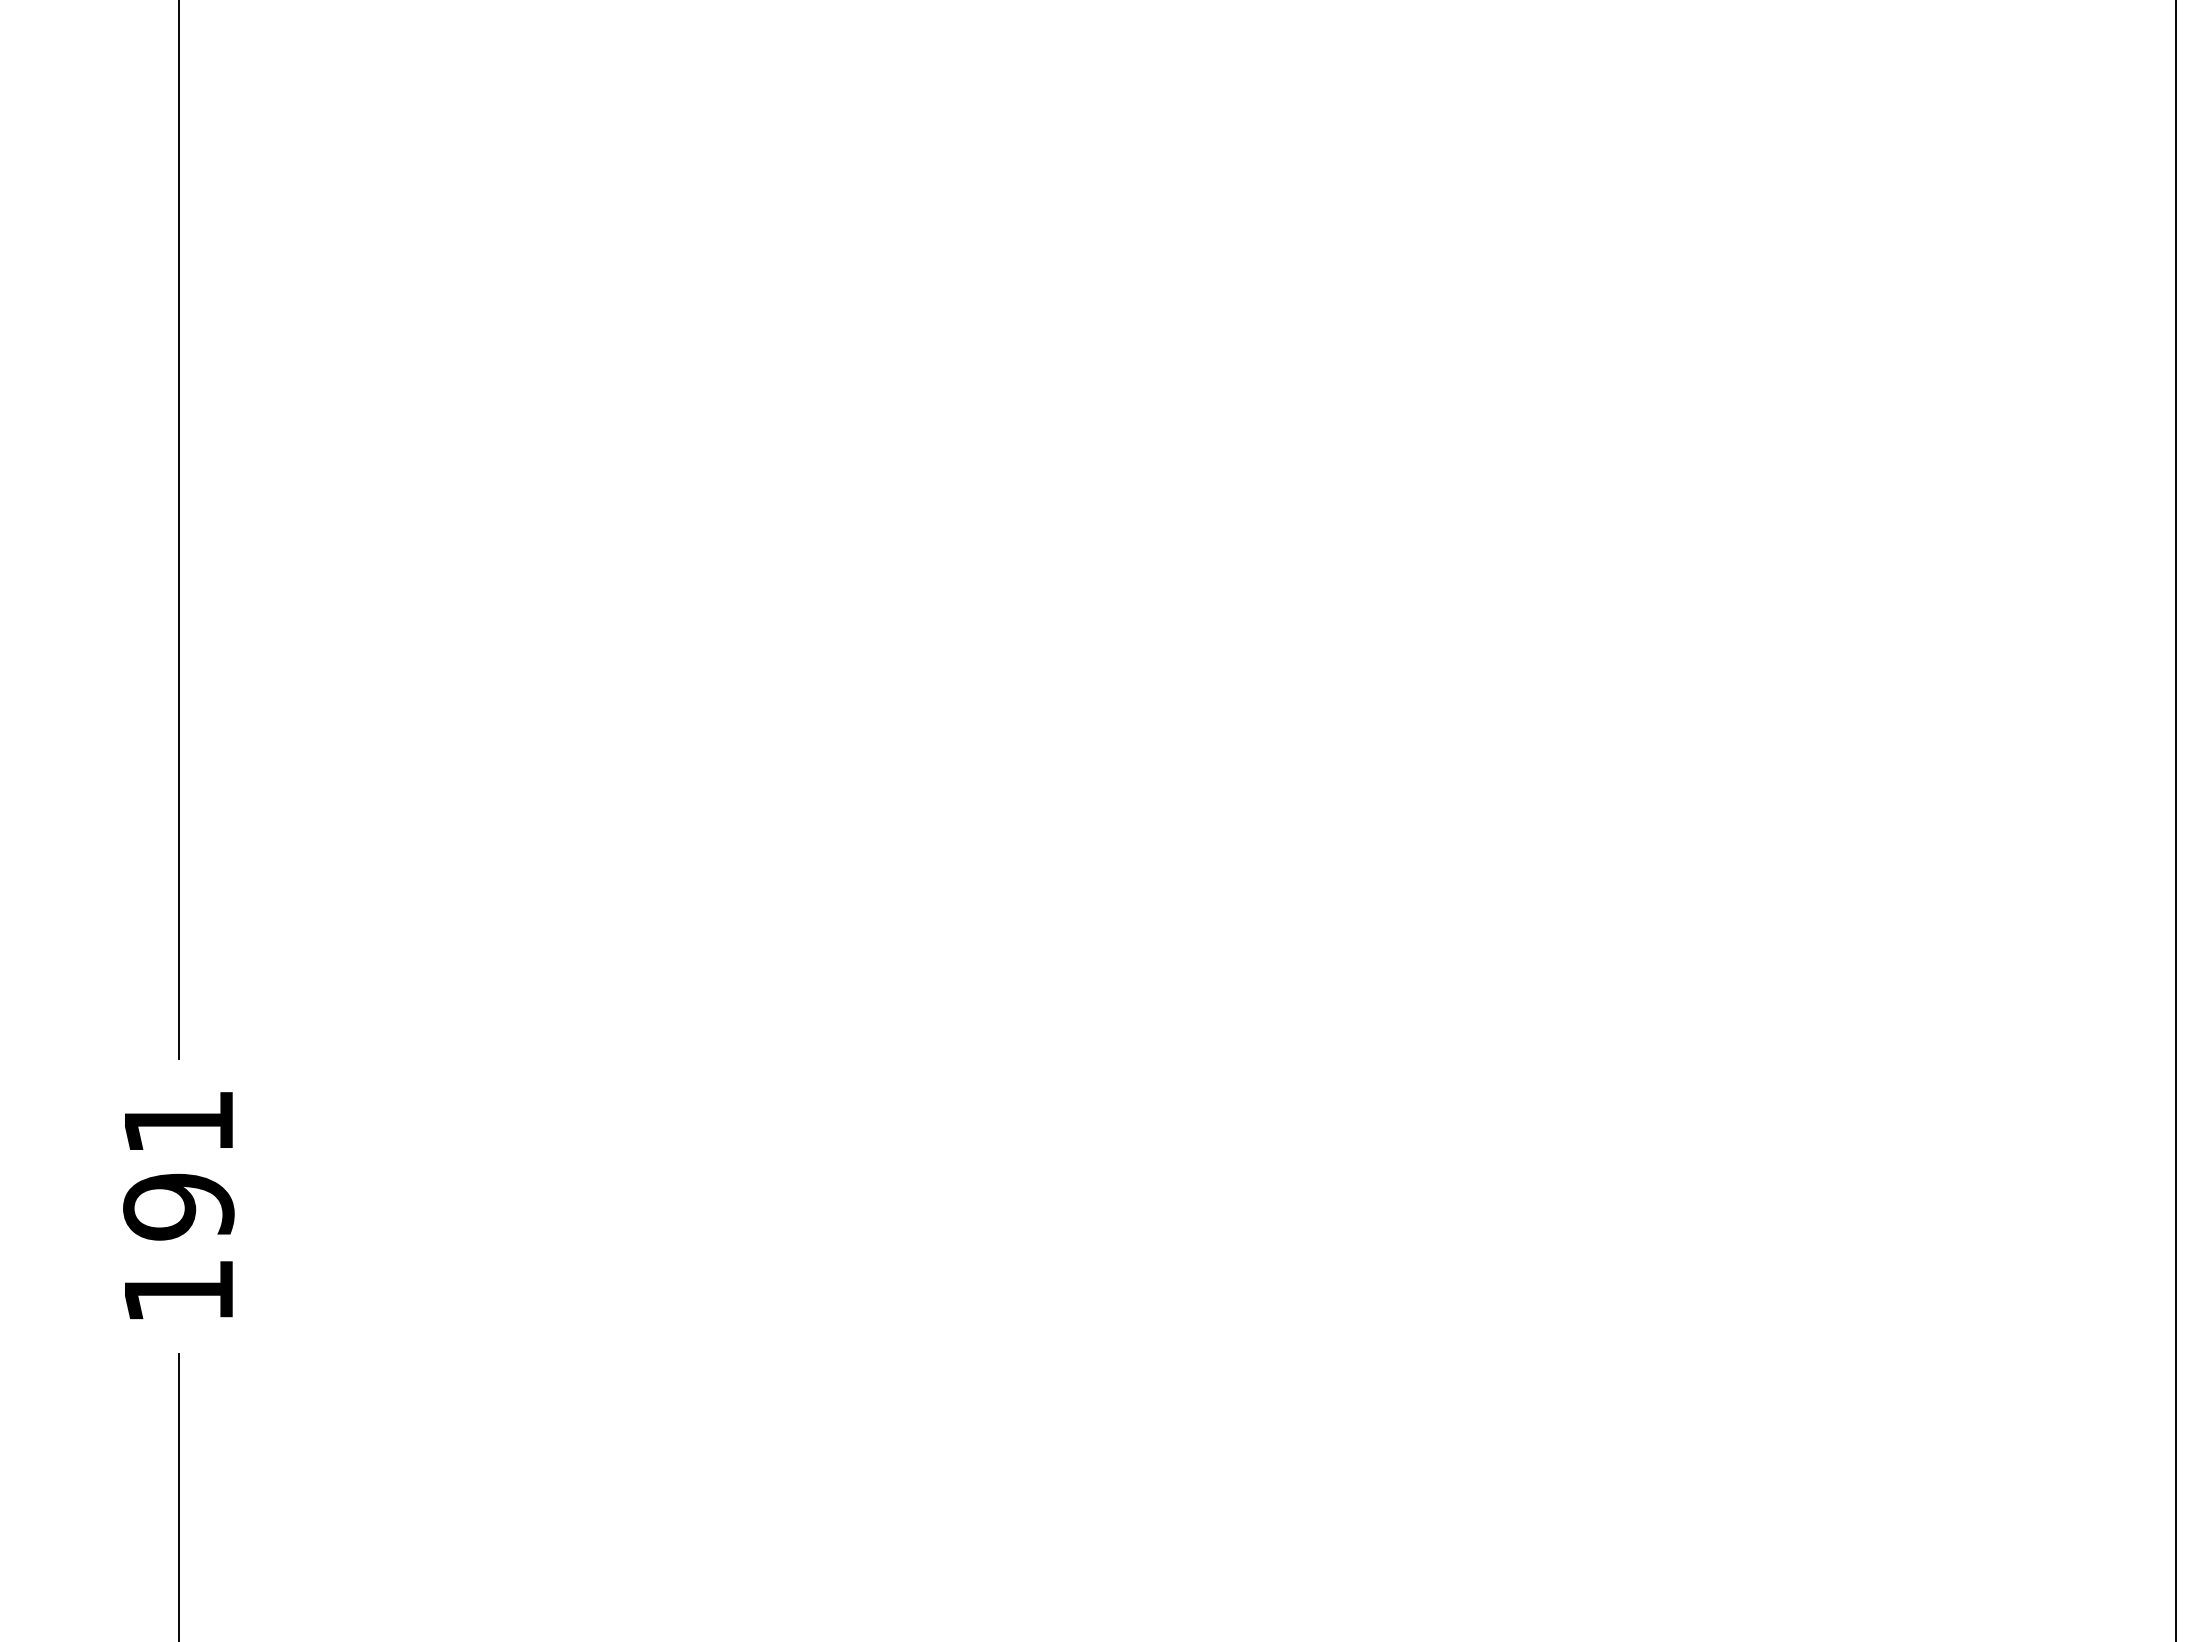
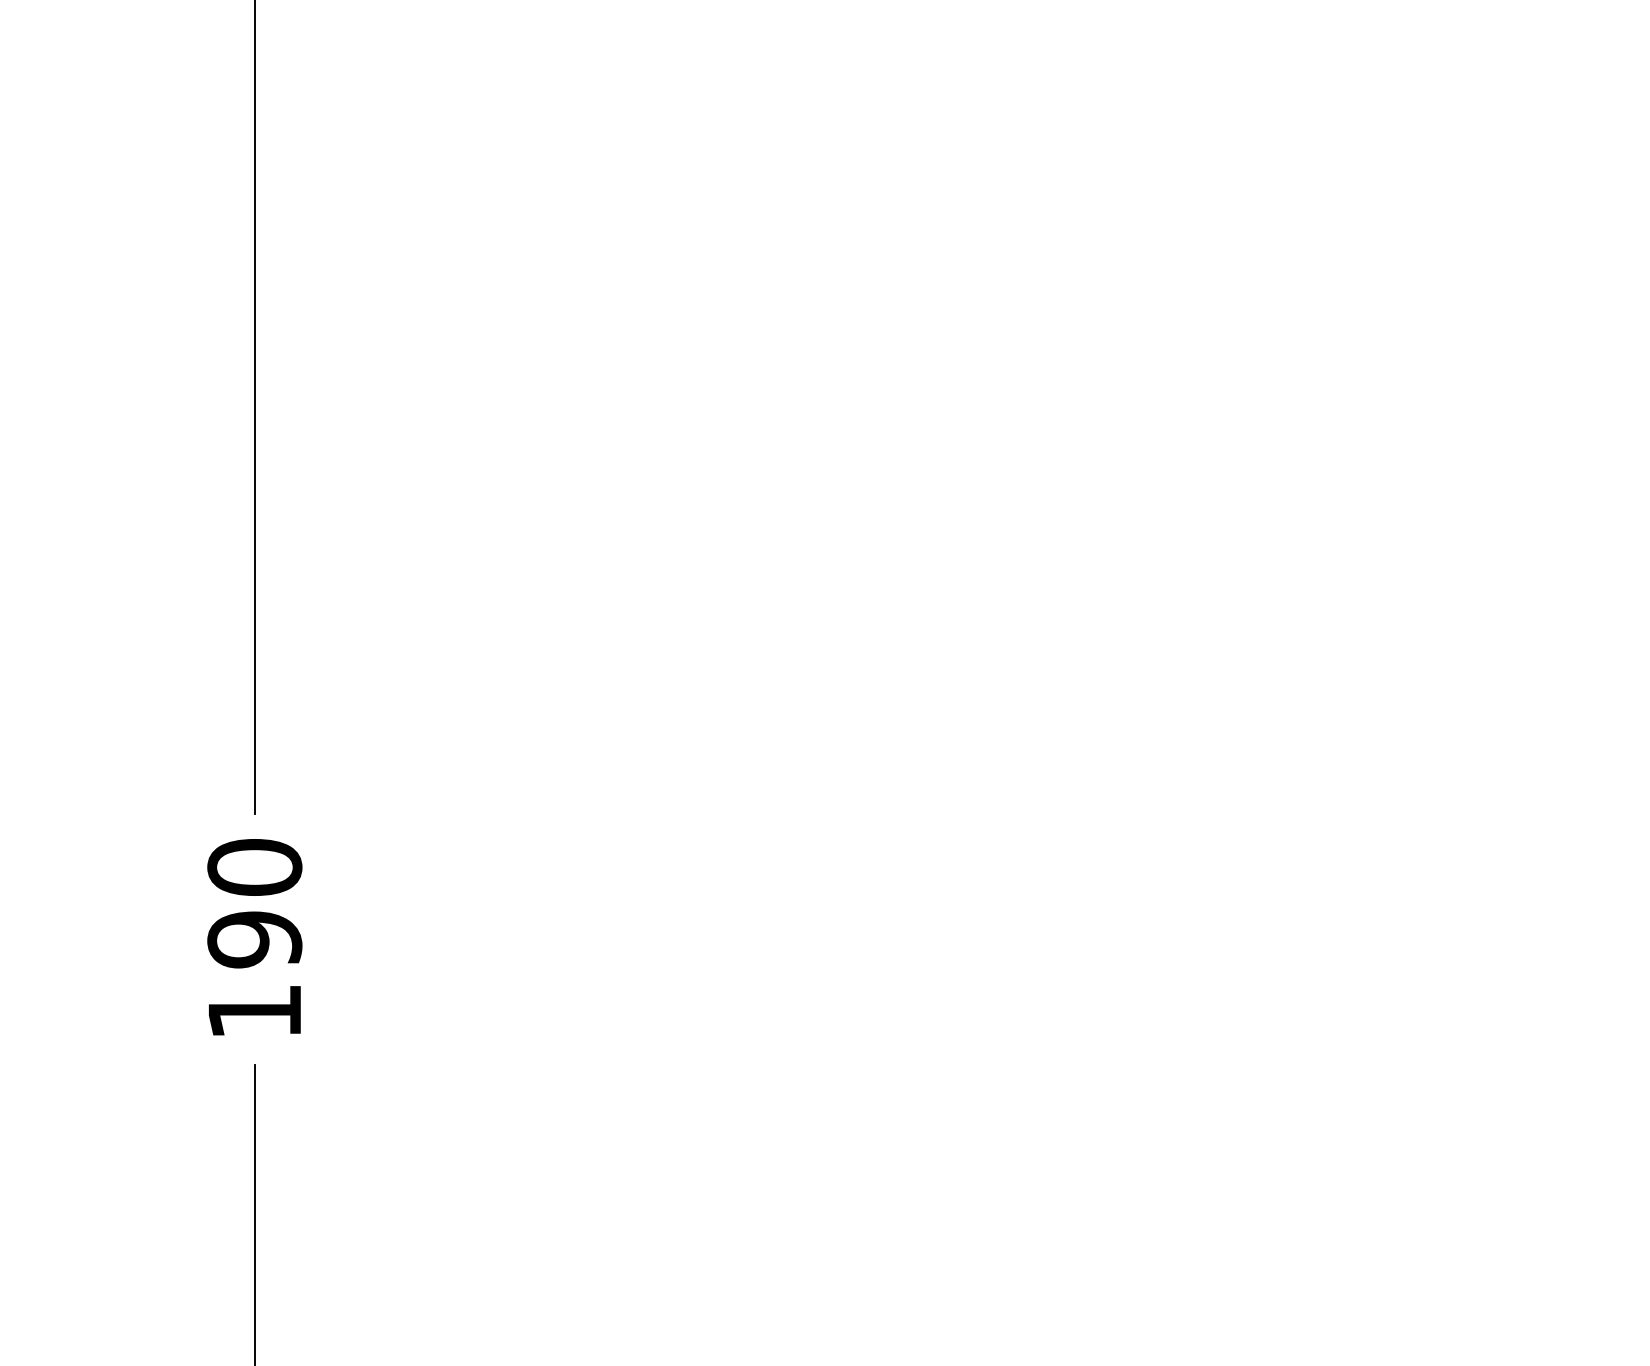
text: (178, 1121) -> (254, 866), 191 -> 190

